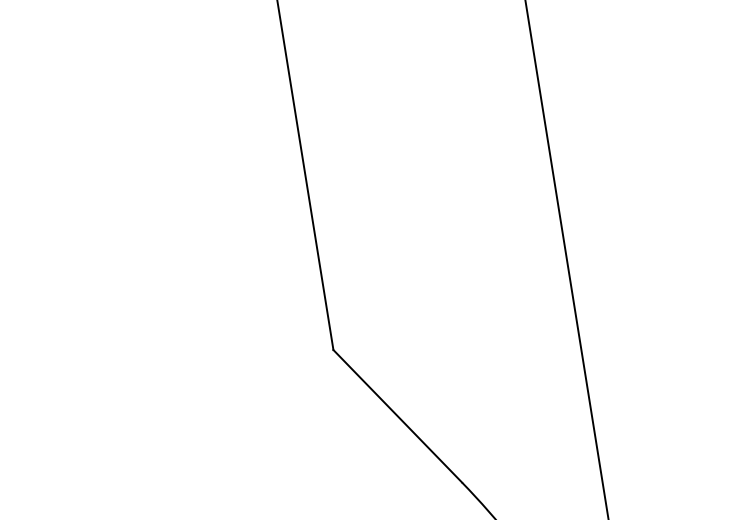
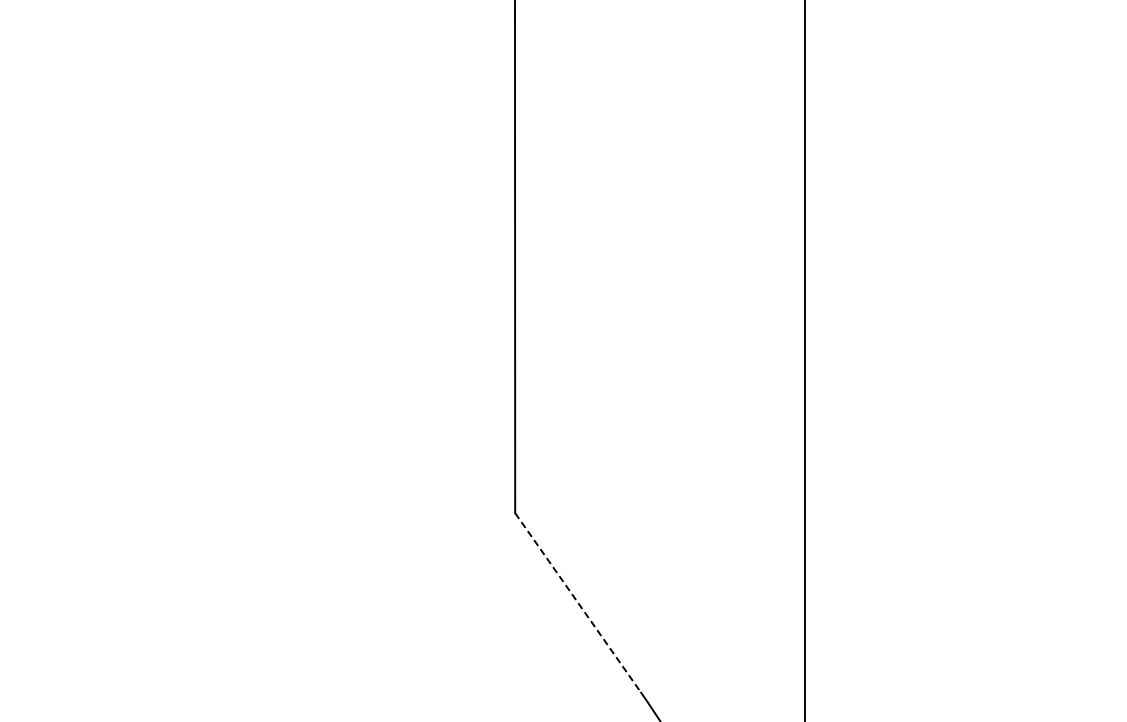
line: (398, 416) -> (578, 602), solid -> dashed

